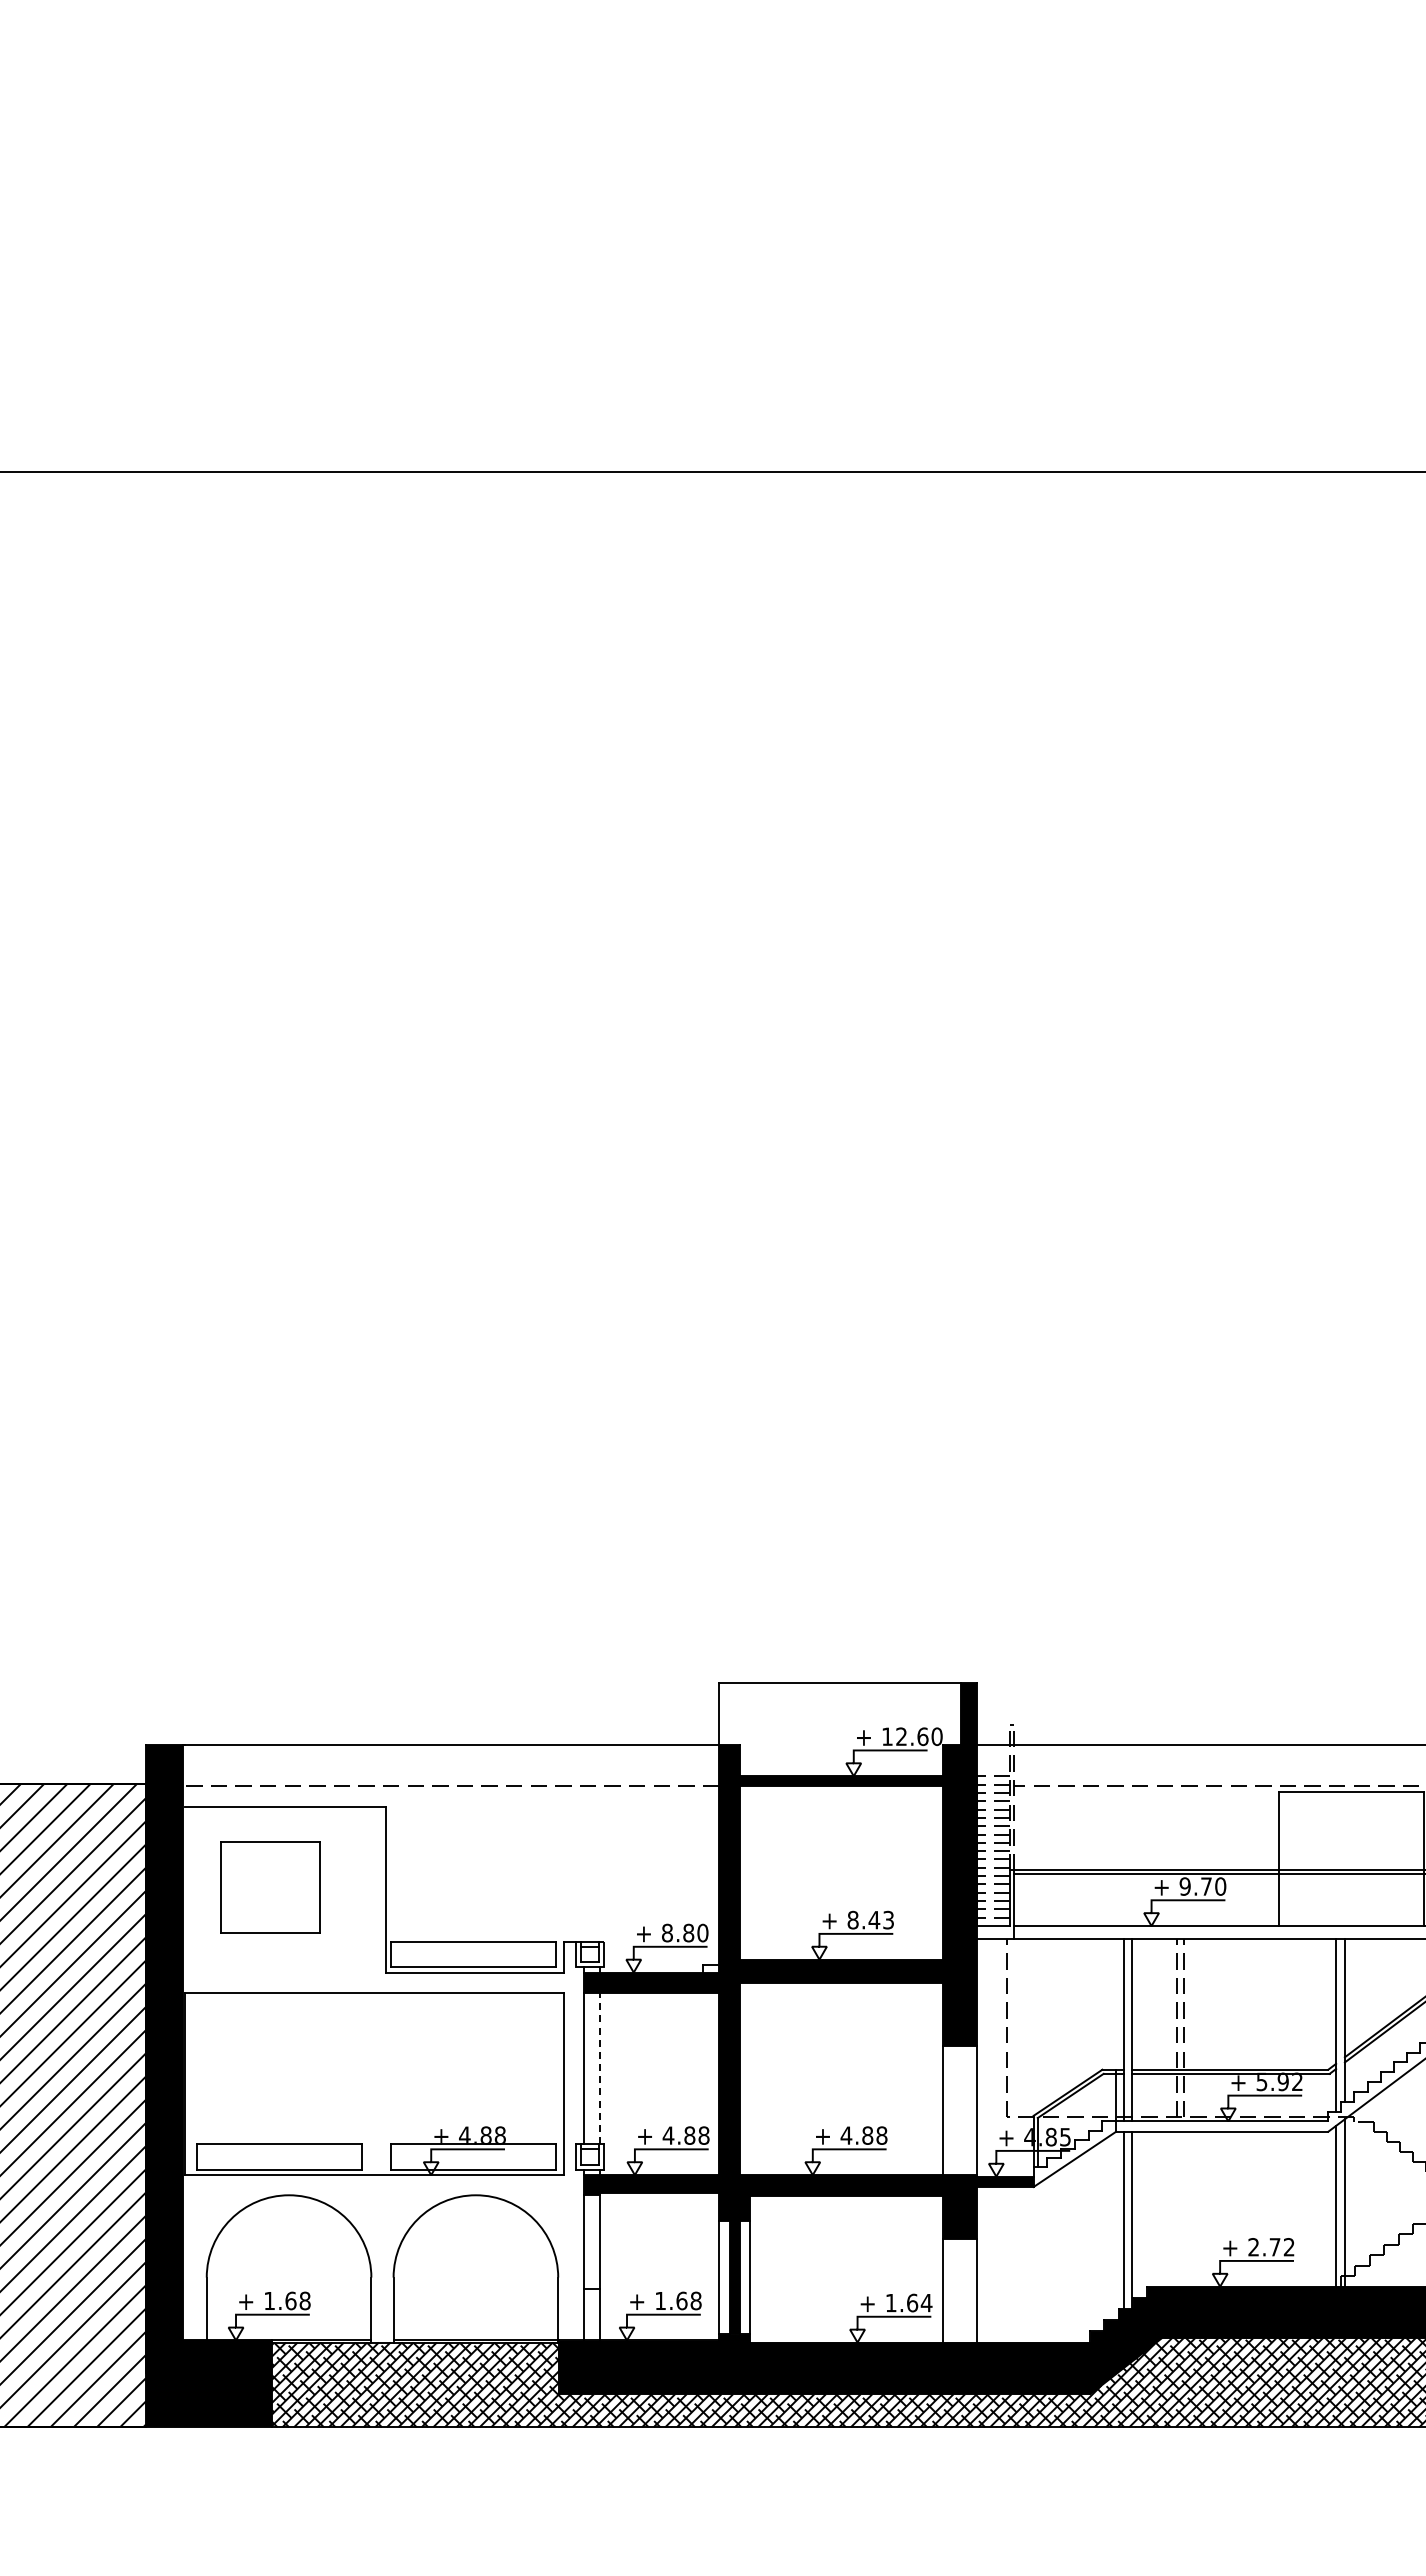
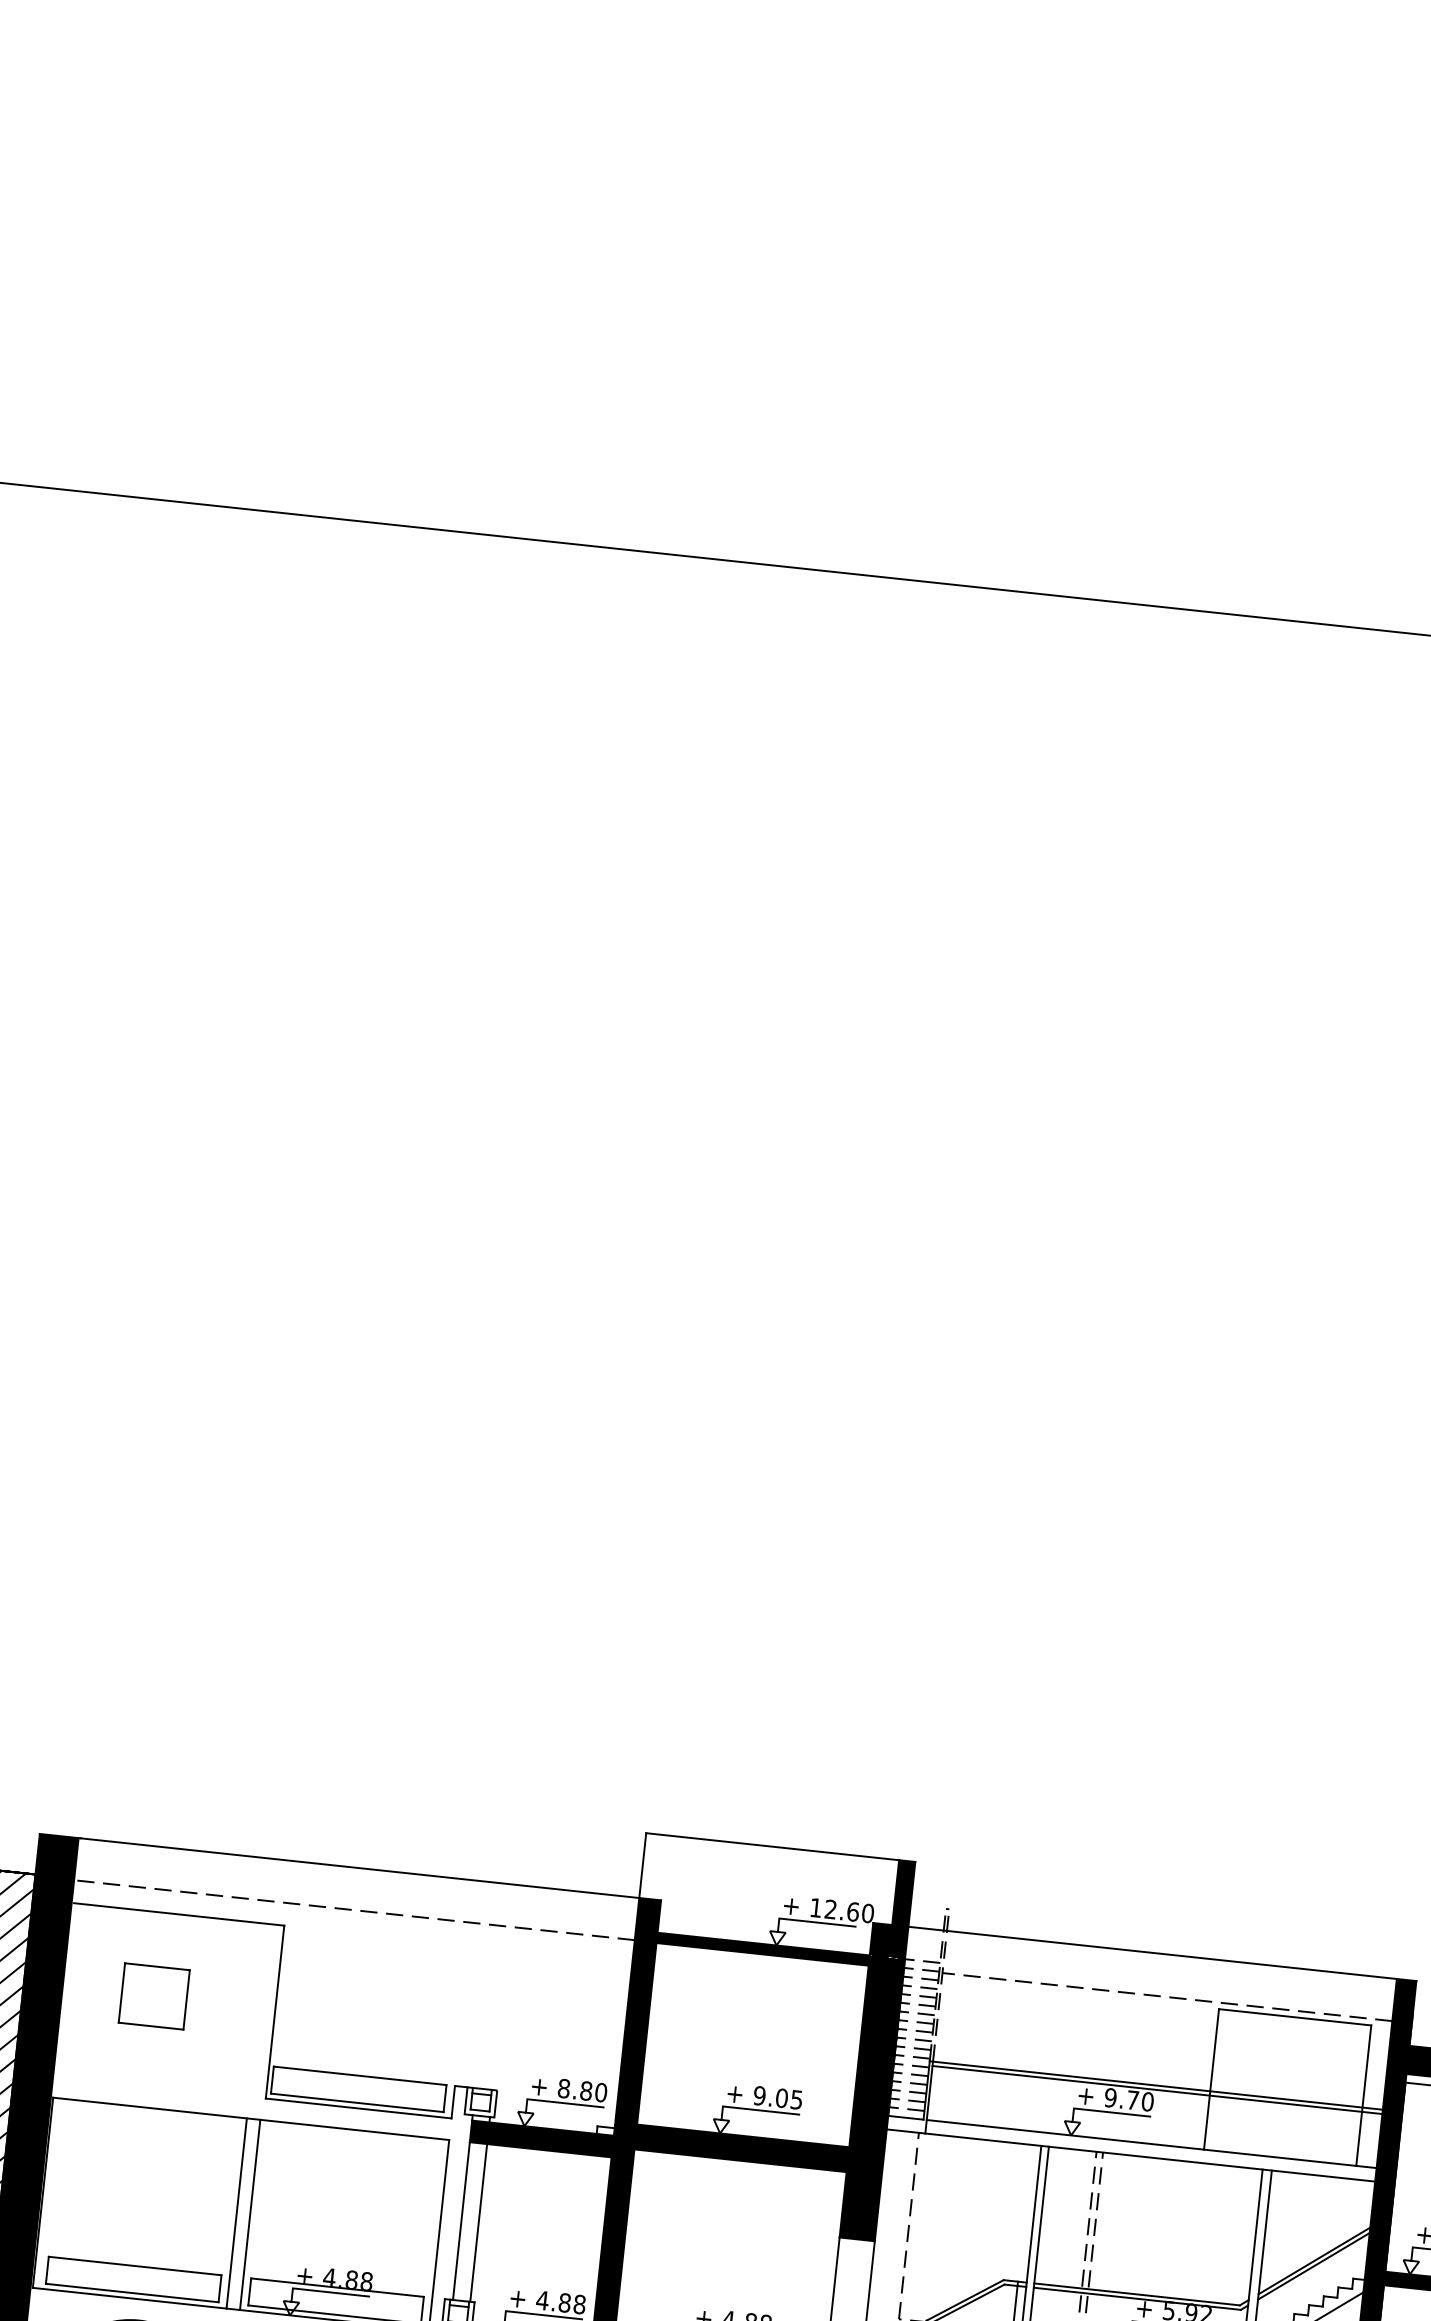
part: (270, 1887) -> (154, 1996), size x0.62
text: (870, 1919) -> (777, 2097), 8.43 -> 9.05
line: (600, 2068) -> (478, 2222), dashed -> solid
line: (370, 2084) -> (236, 2213), added
line: (383, 2084) -> (250, 2215), added

